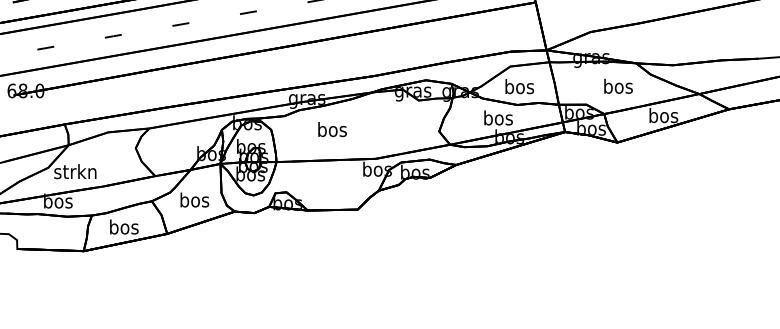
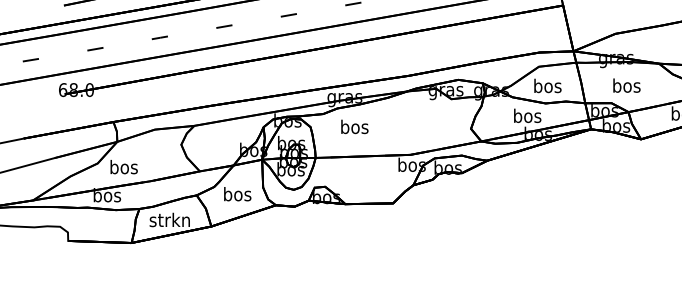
text: (618, 85) -> (626, 84), moved
text: (332, 129) -> (354, 126), moved
text: (75, 171) -> (123, 166), strkn -> bos
text: (123, 226) -> (169, 219), bos -> strkn

